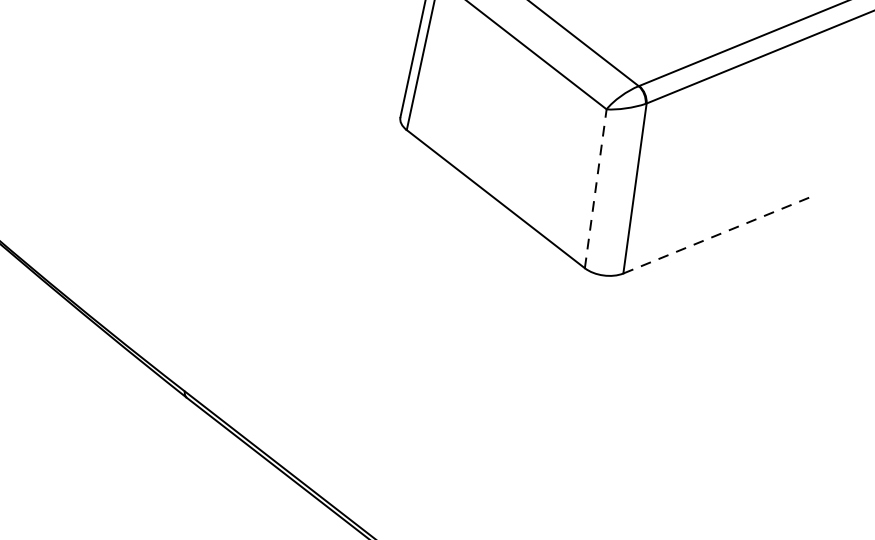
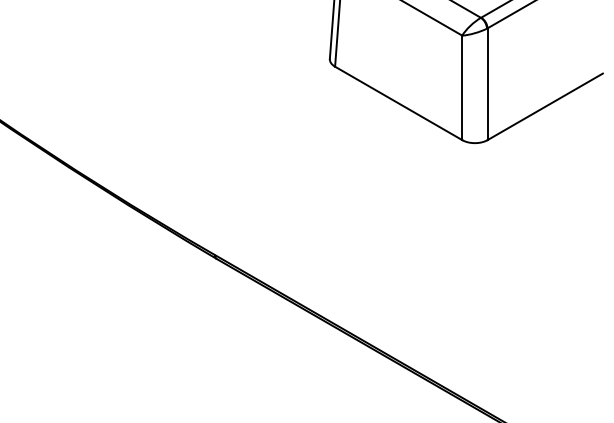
line: (596, 188) -> (462, 87), dashed -> solid
line: (718, 234) -> (545, 106), dashed -> solid

